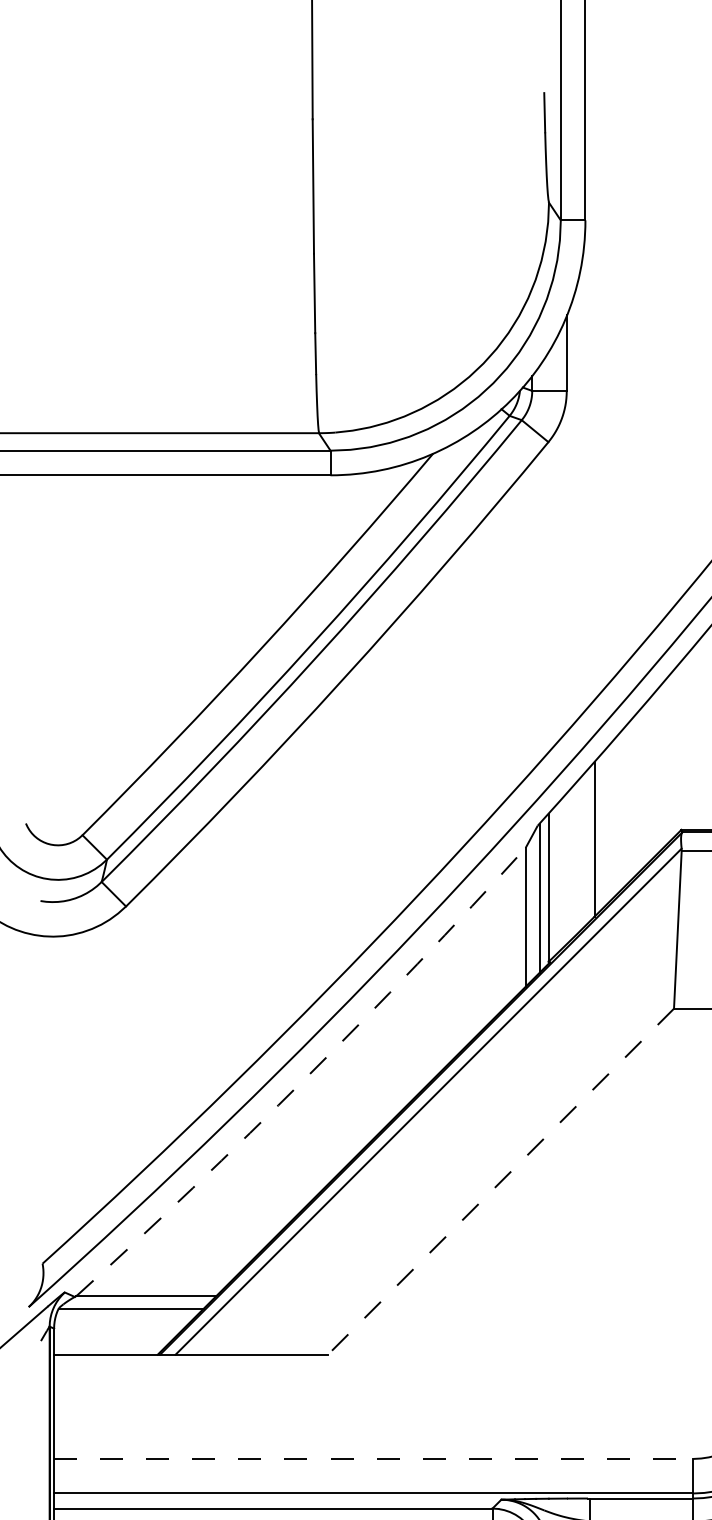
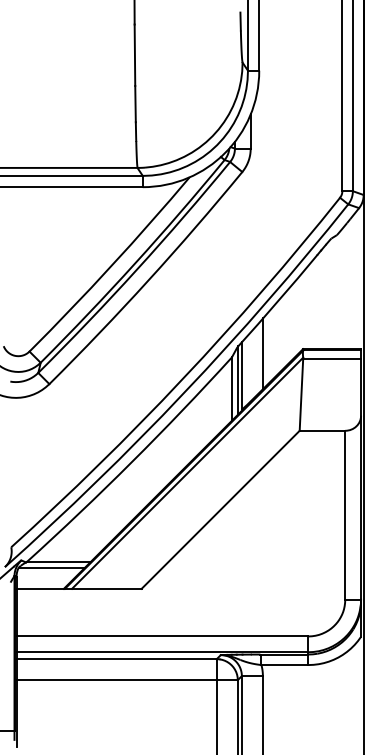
arc: (305, 1078) -> (131, 462), dashed -> solid
line: (500, 1180) -> (220, 509), dashed -> solid
line: (373, 1459) -> (162, 636), dashed -> solid

